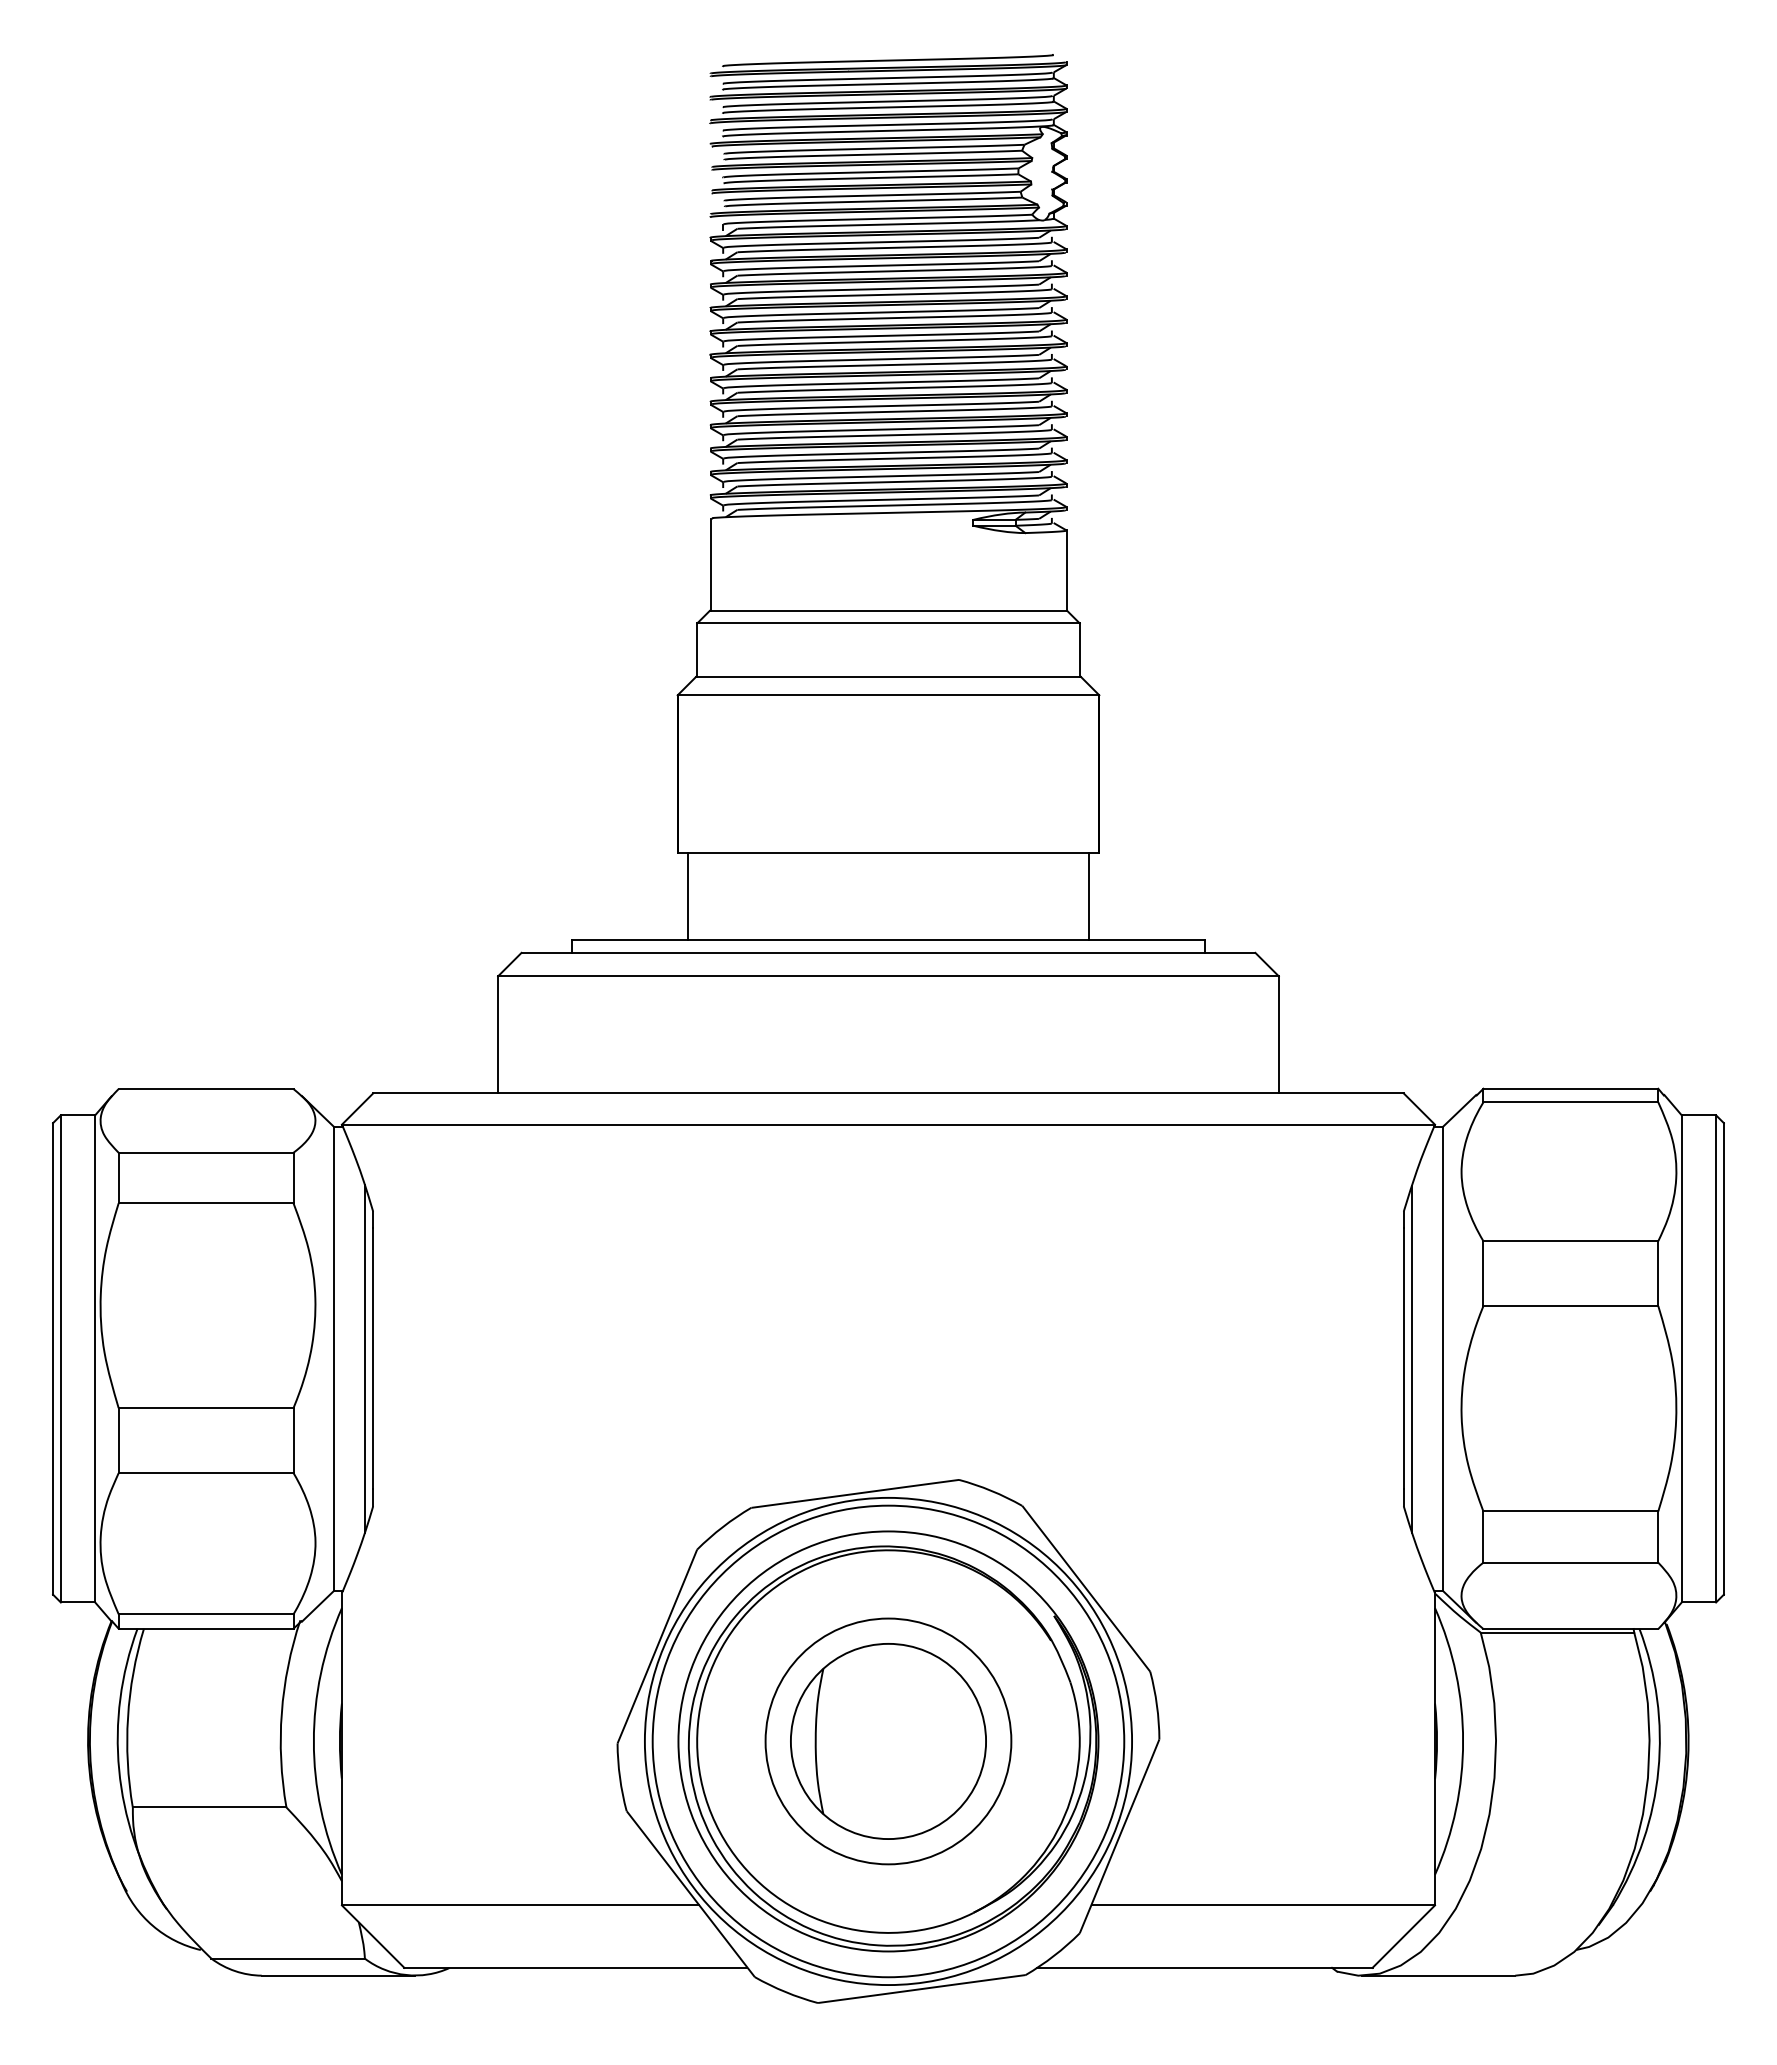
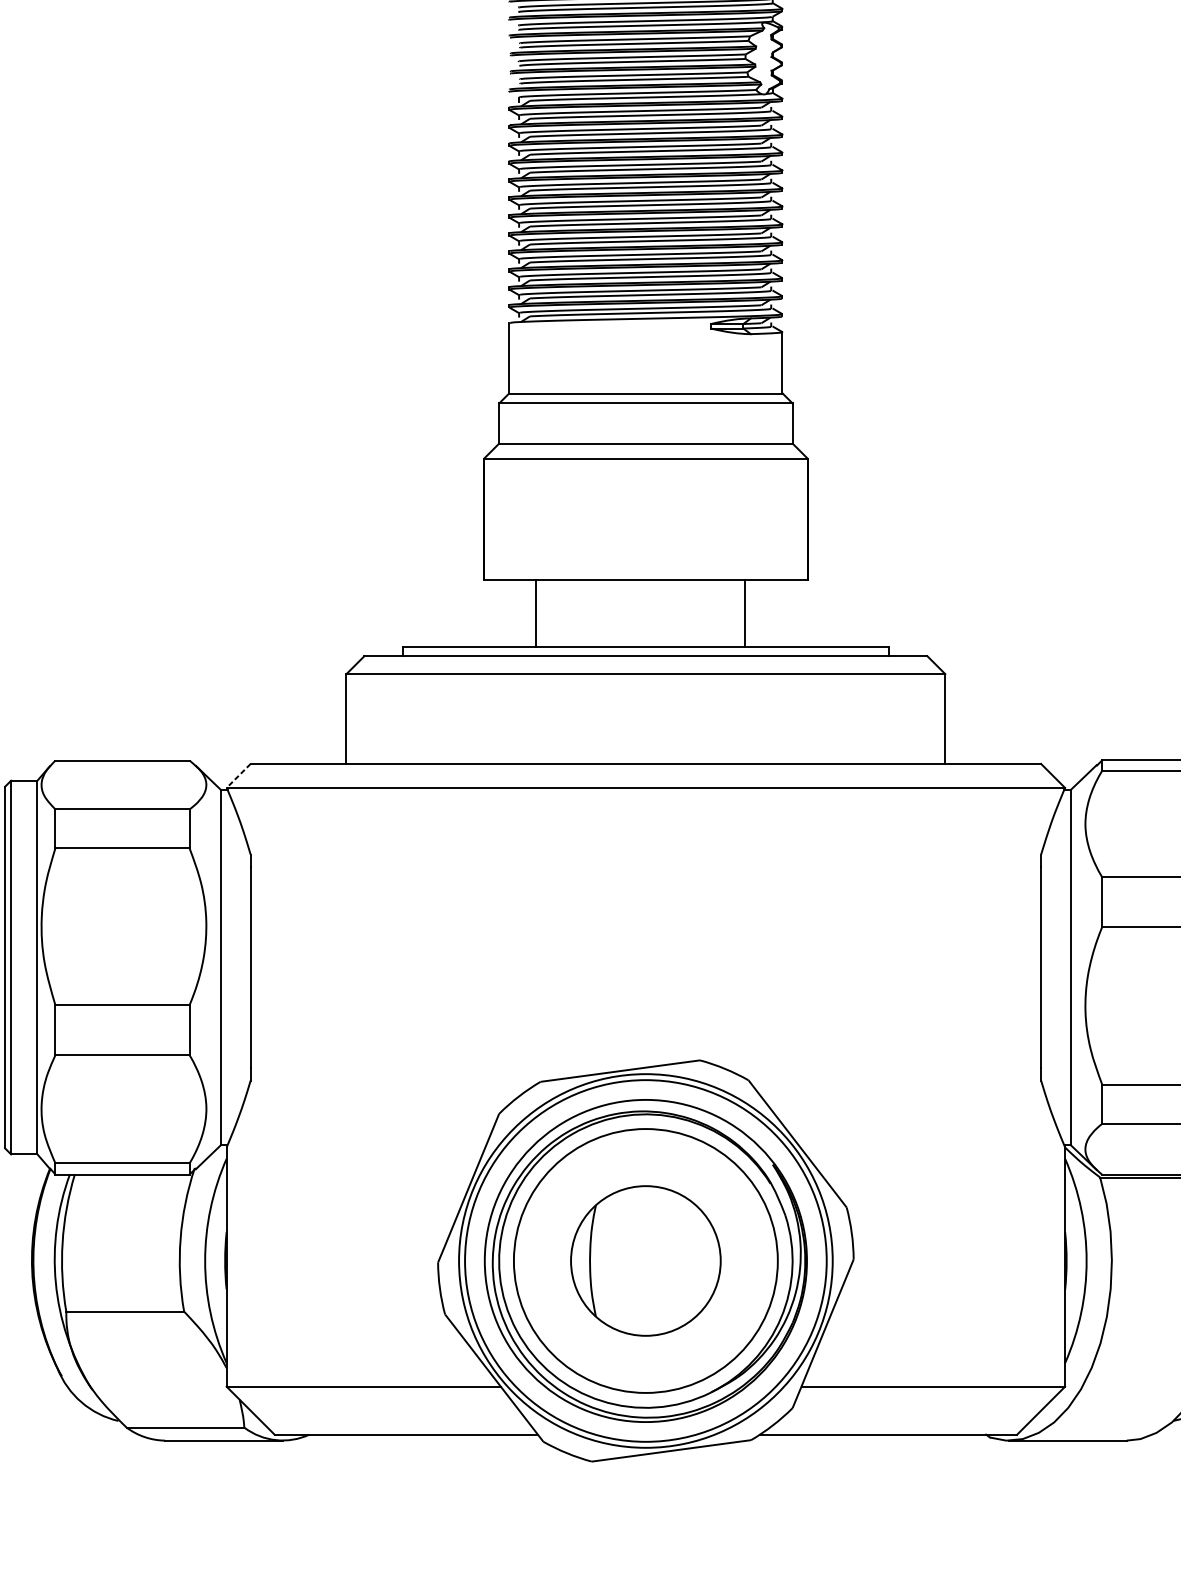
line: (687, 896) -> (535, 612), moved
line: (1089, 896) -> (744, 612), moved
line: (357, 1109) -> (238, 776), solid -> dashed
line: (365, 1358) -> (244, 967), removed
line: (1411, 1358) -> (1047, 967), removed
circle: (888, 1741) -> (645, 1261), size x1.4

